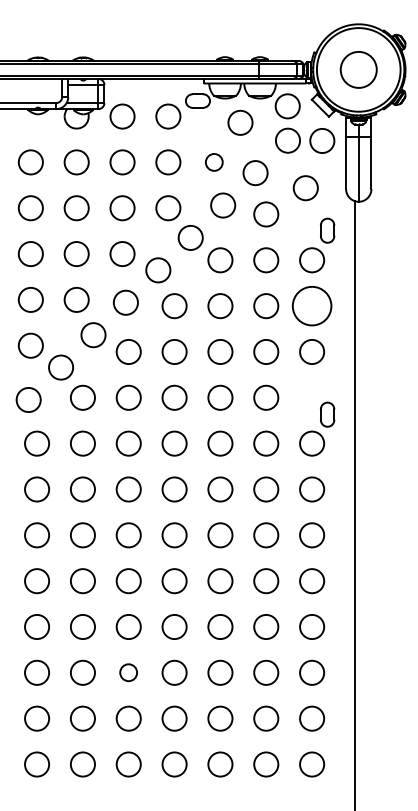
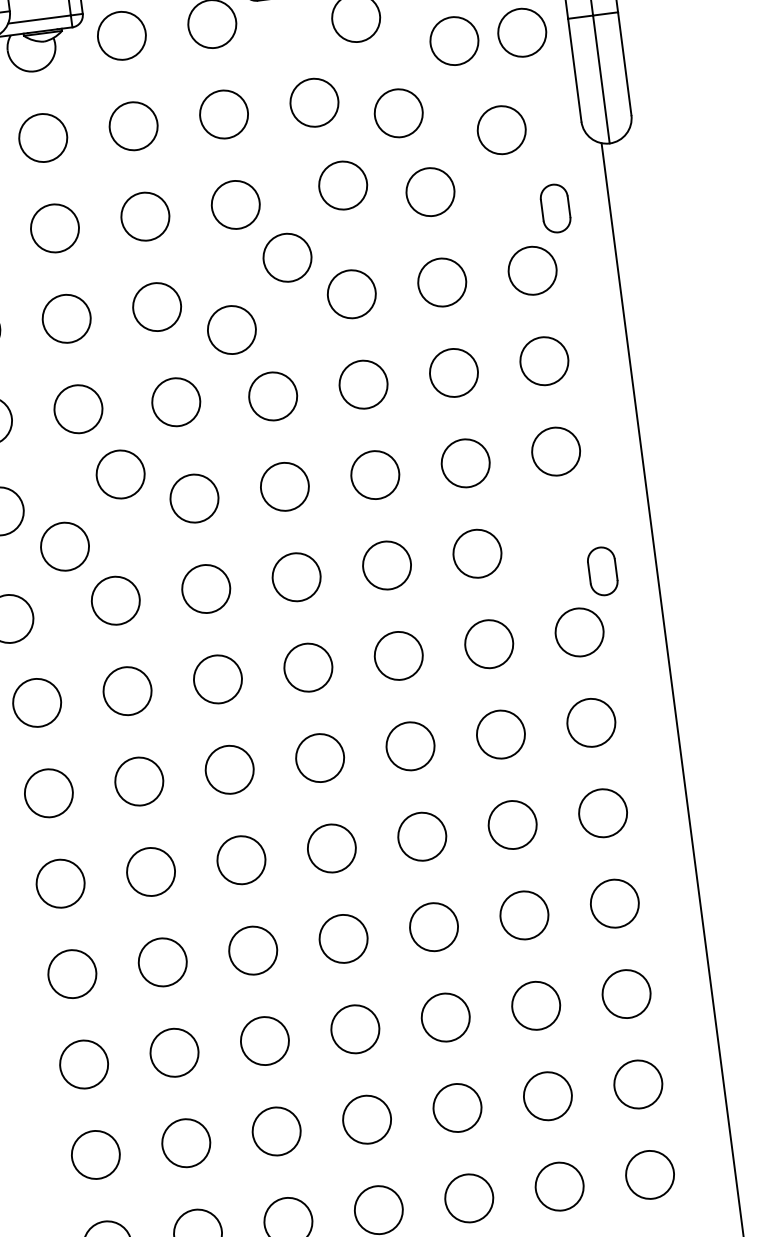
circle: (214, 162) -> (315, 102), size x1.43
circle: (312, 306) -> (545, 361), size x0.62
circle: (128, 672) -> (276, 1130), size x1.43

